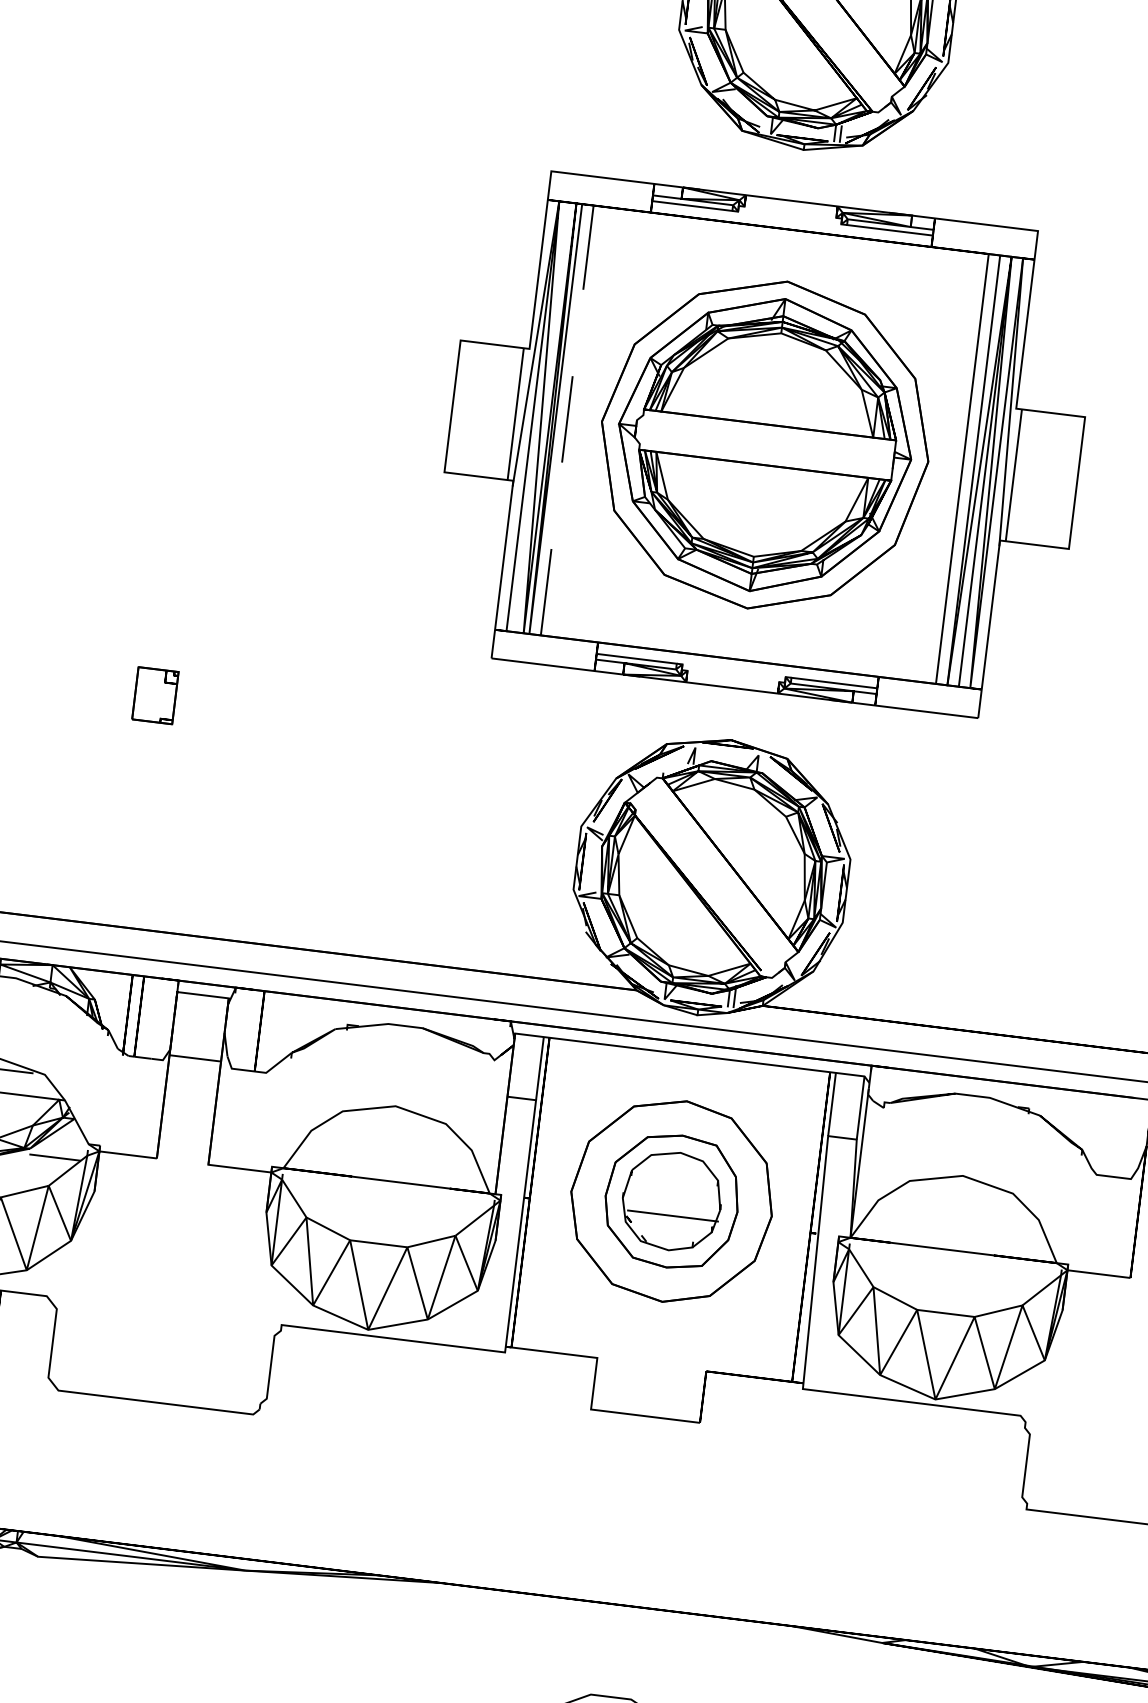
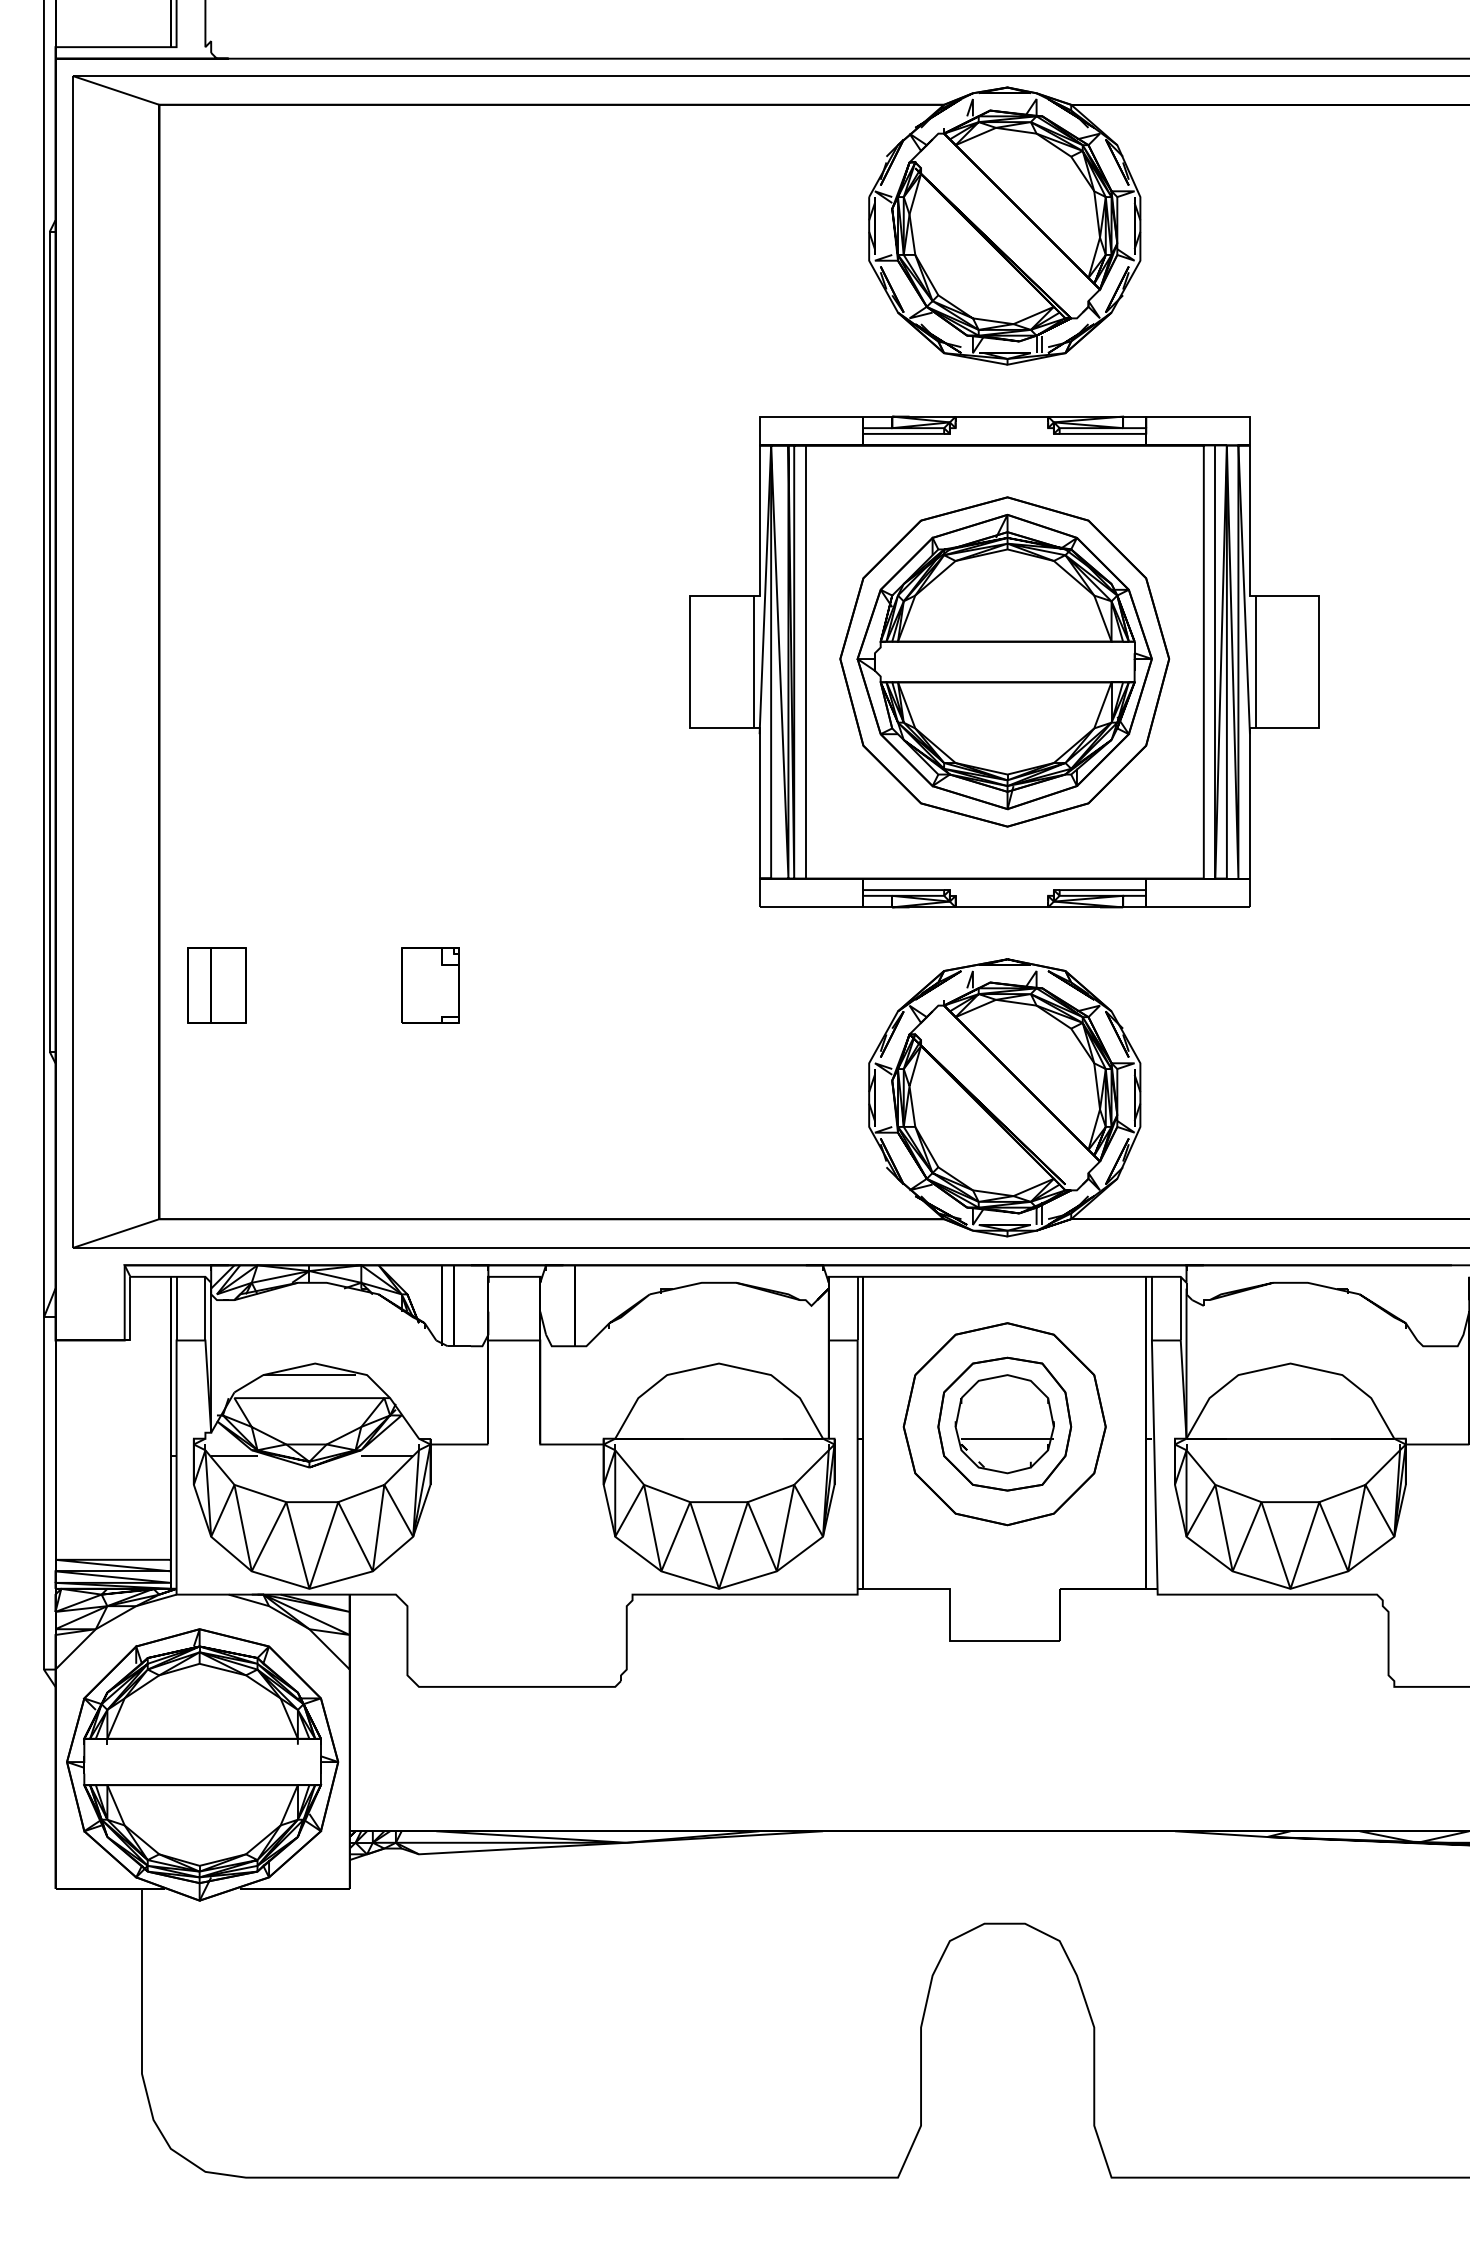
line: (566, 420) -> (805, 662), dashed -> solid
part: (155, 695) -> (430, 985), size x1.43

